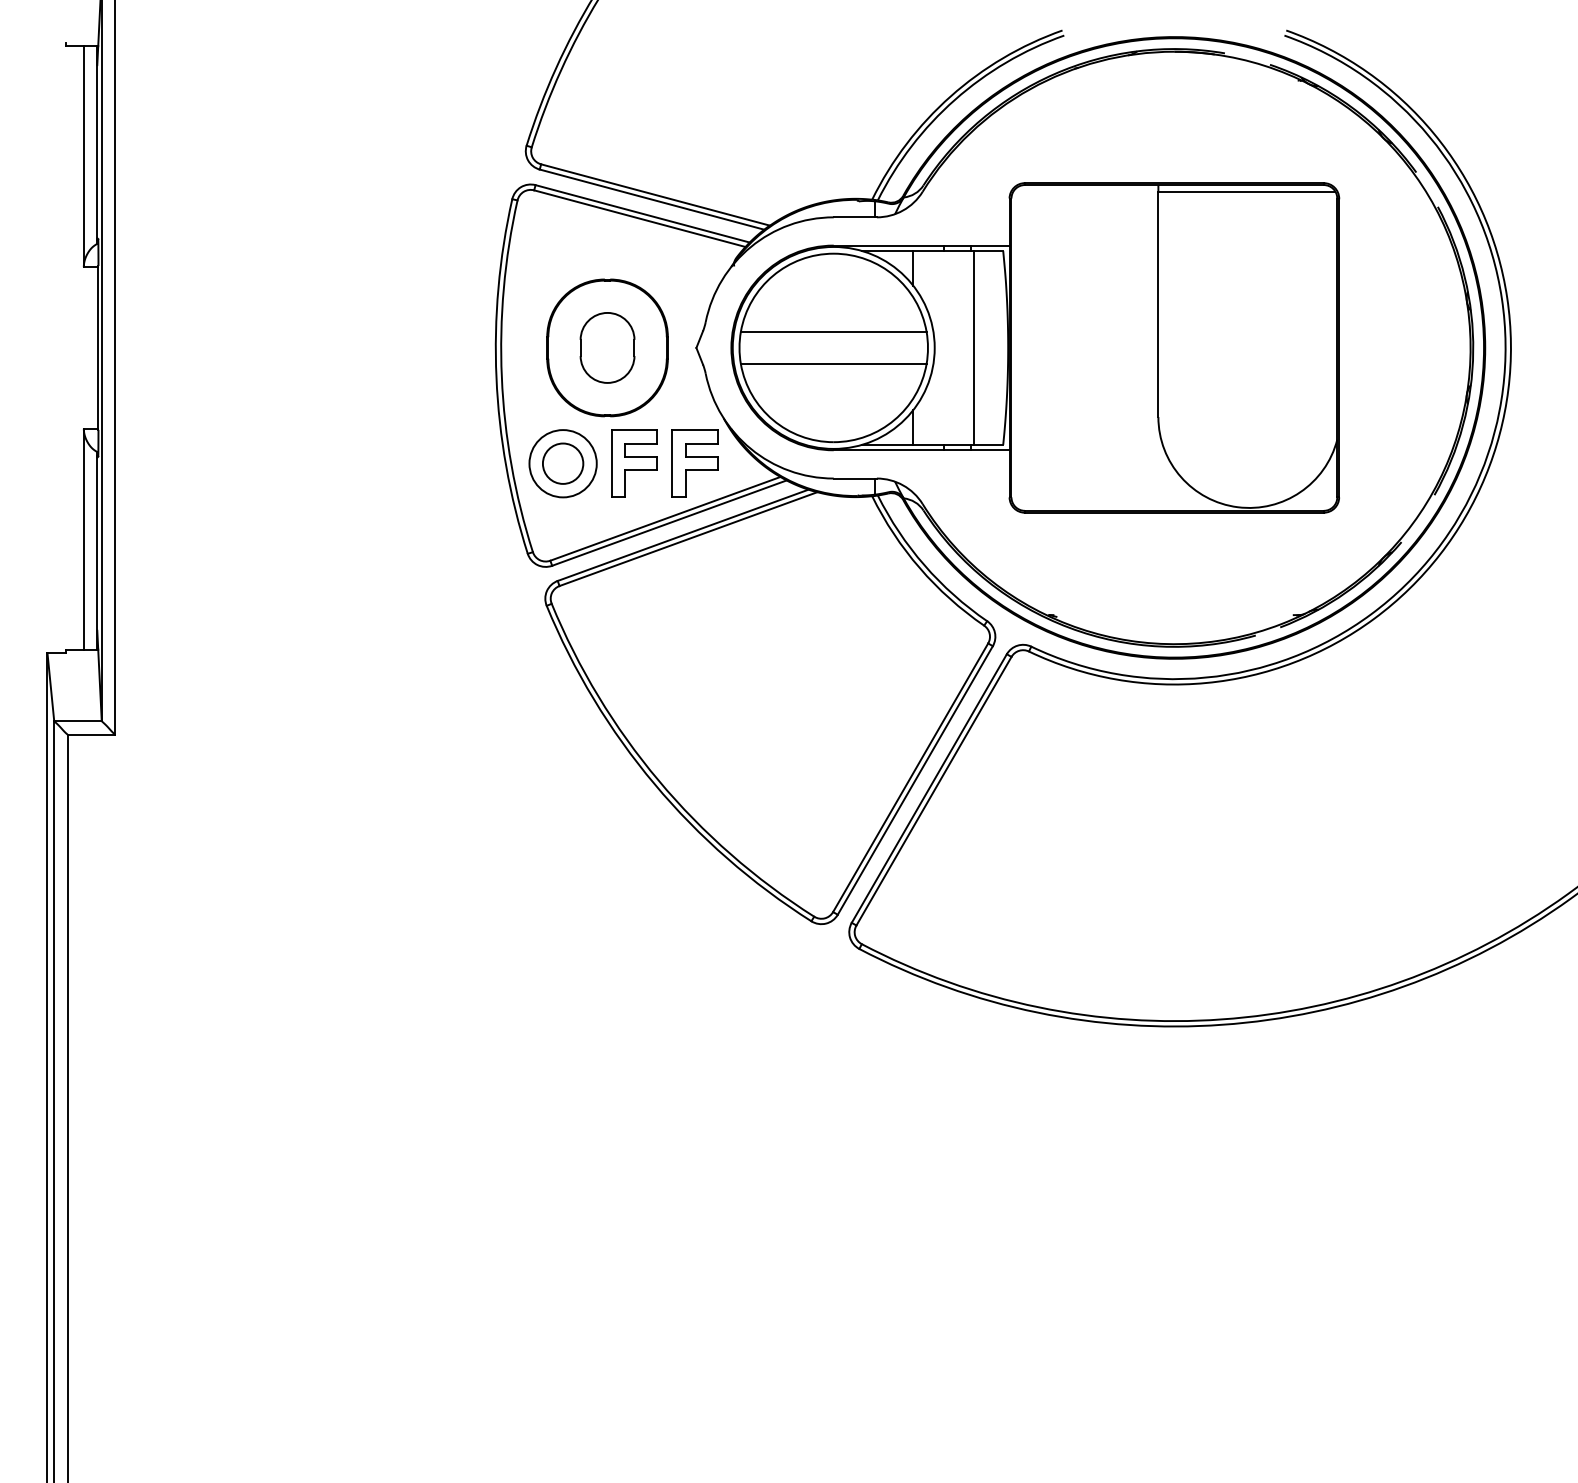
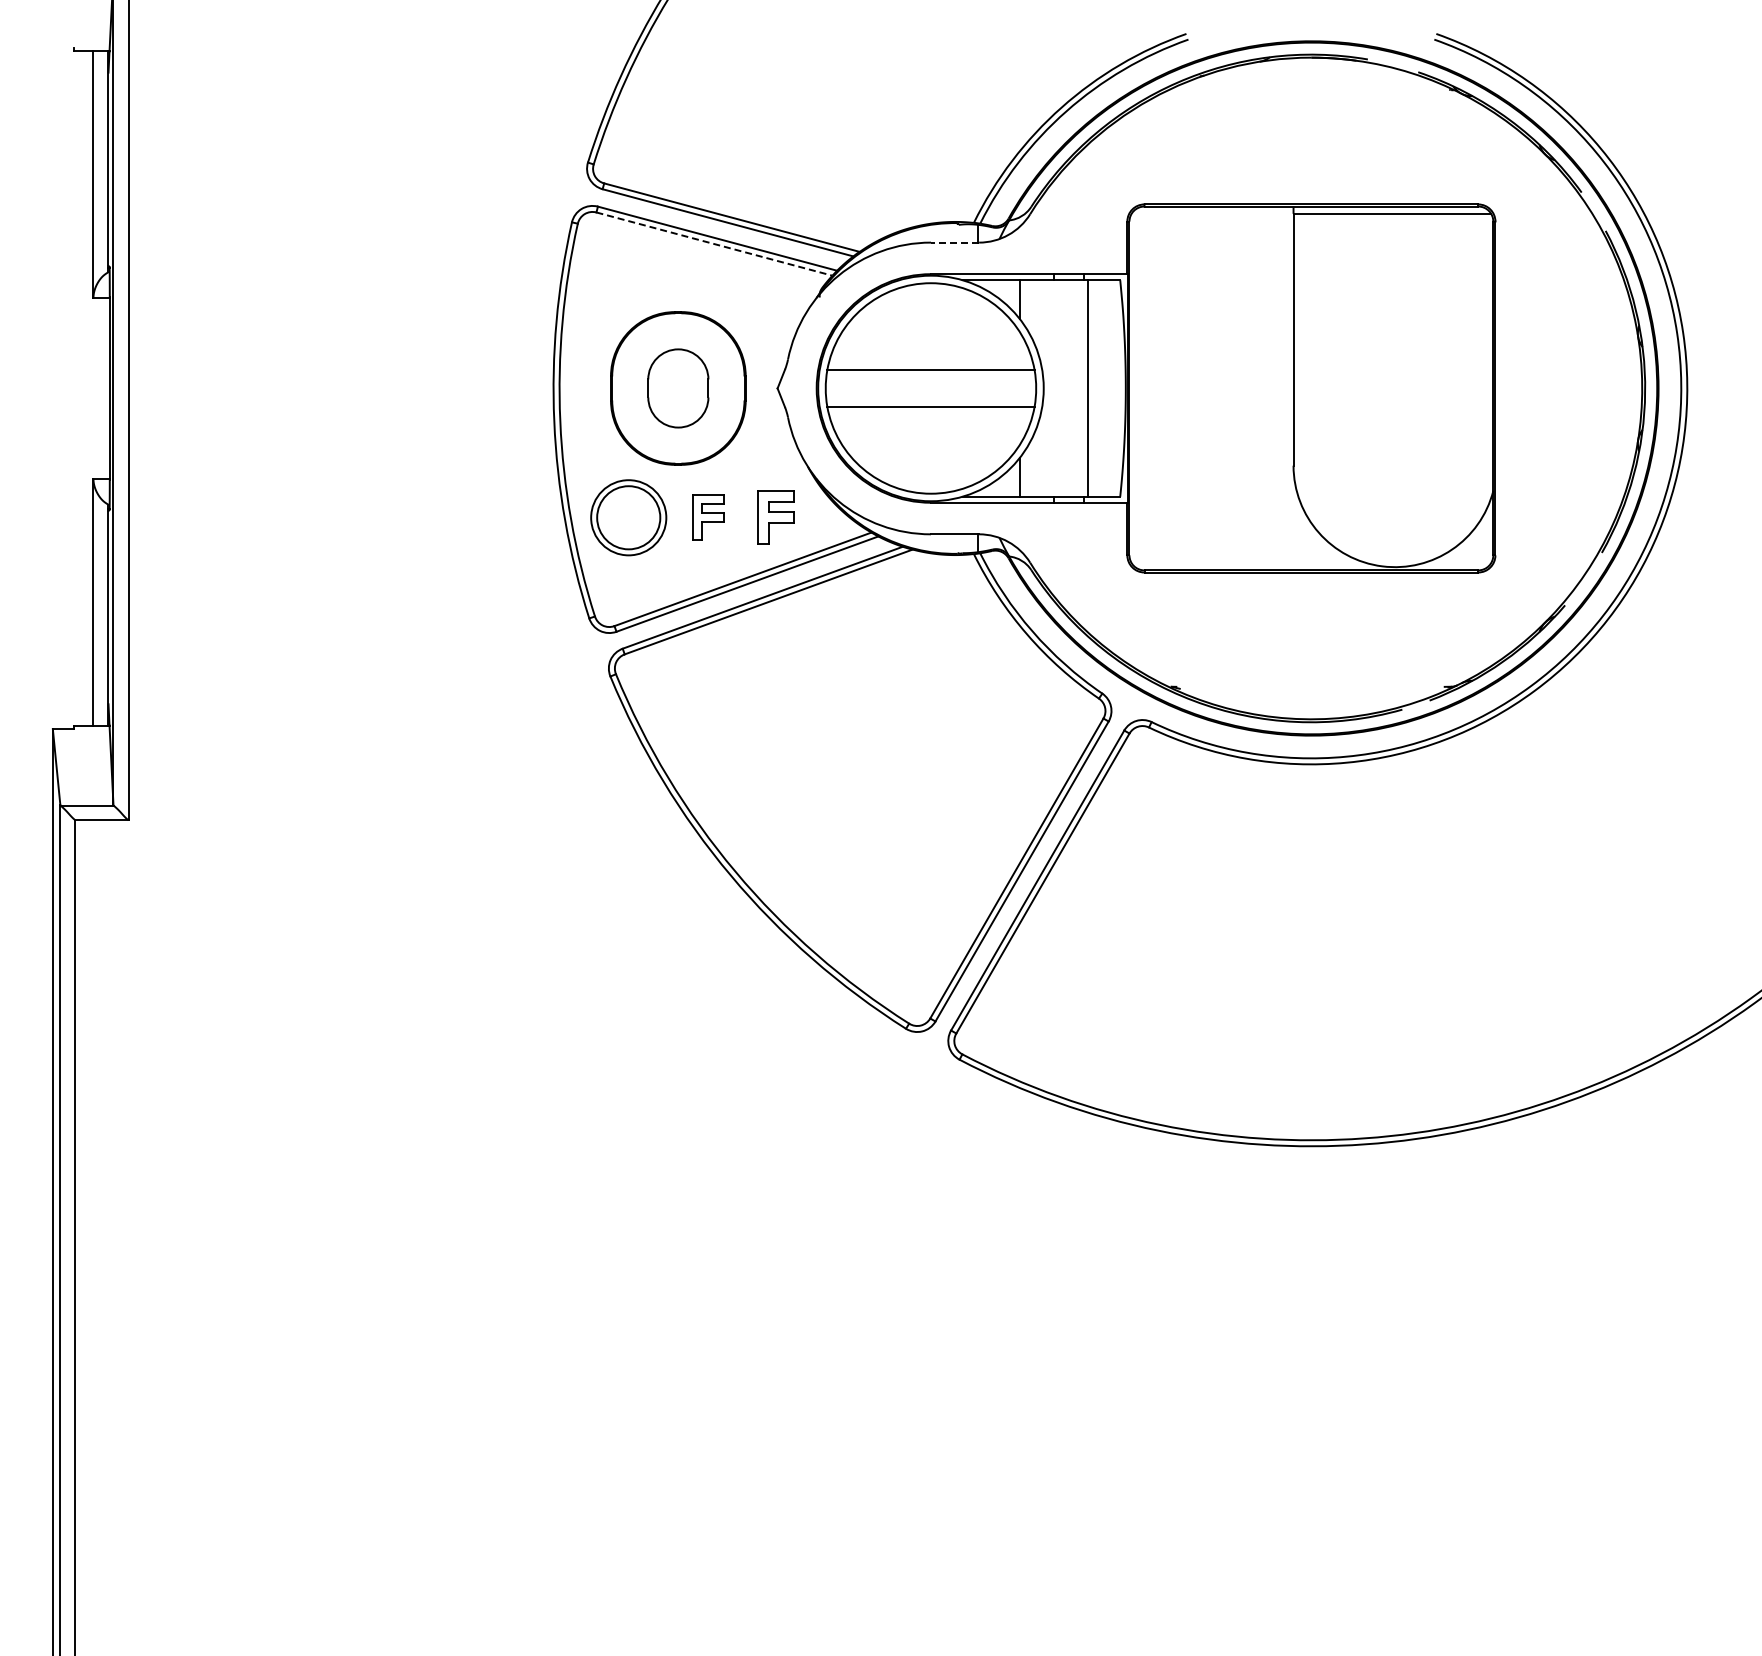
line: (854, 217) -> (954, 242), solid -> dashed
line: (639, 219) -> (714, 244), solid -> dashed
circle: (562, 463) -> (628, 517), size x1.4
part: (634, 463) -> (708, 517), size x0.6
part: (695, 463) -> (776, 517), size x0.7

